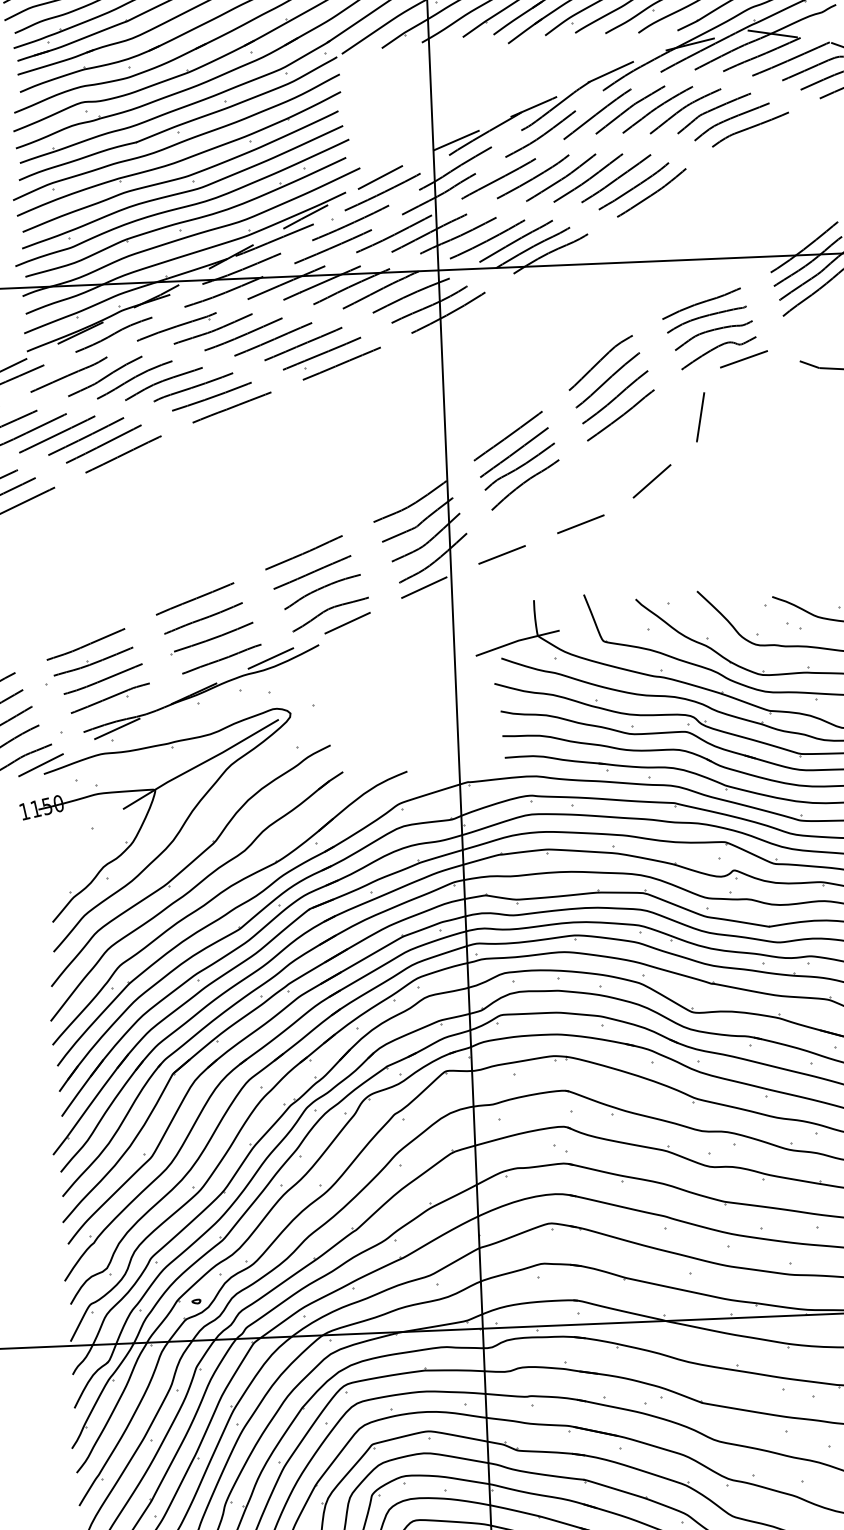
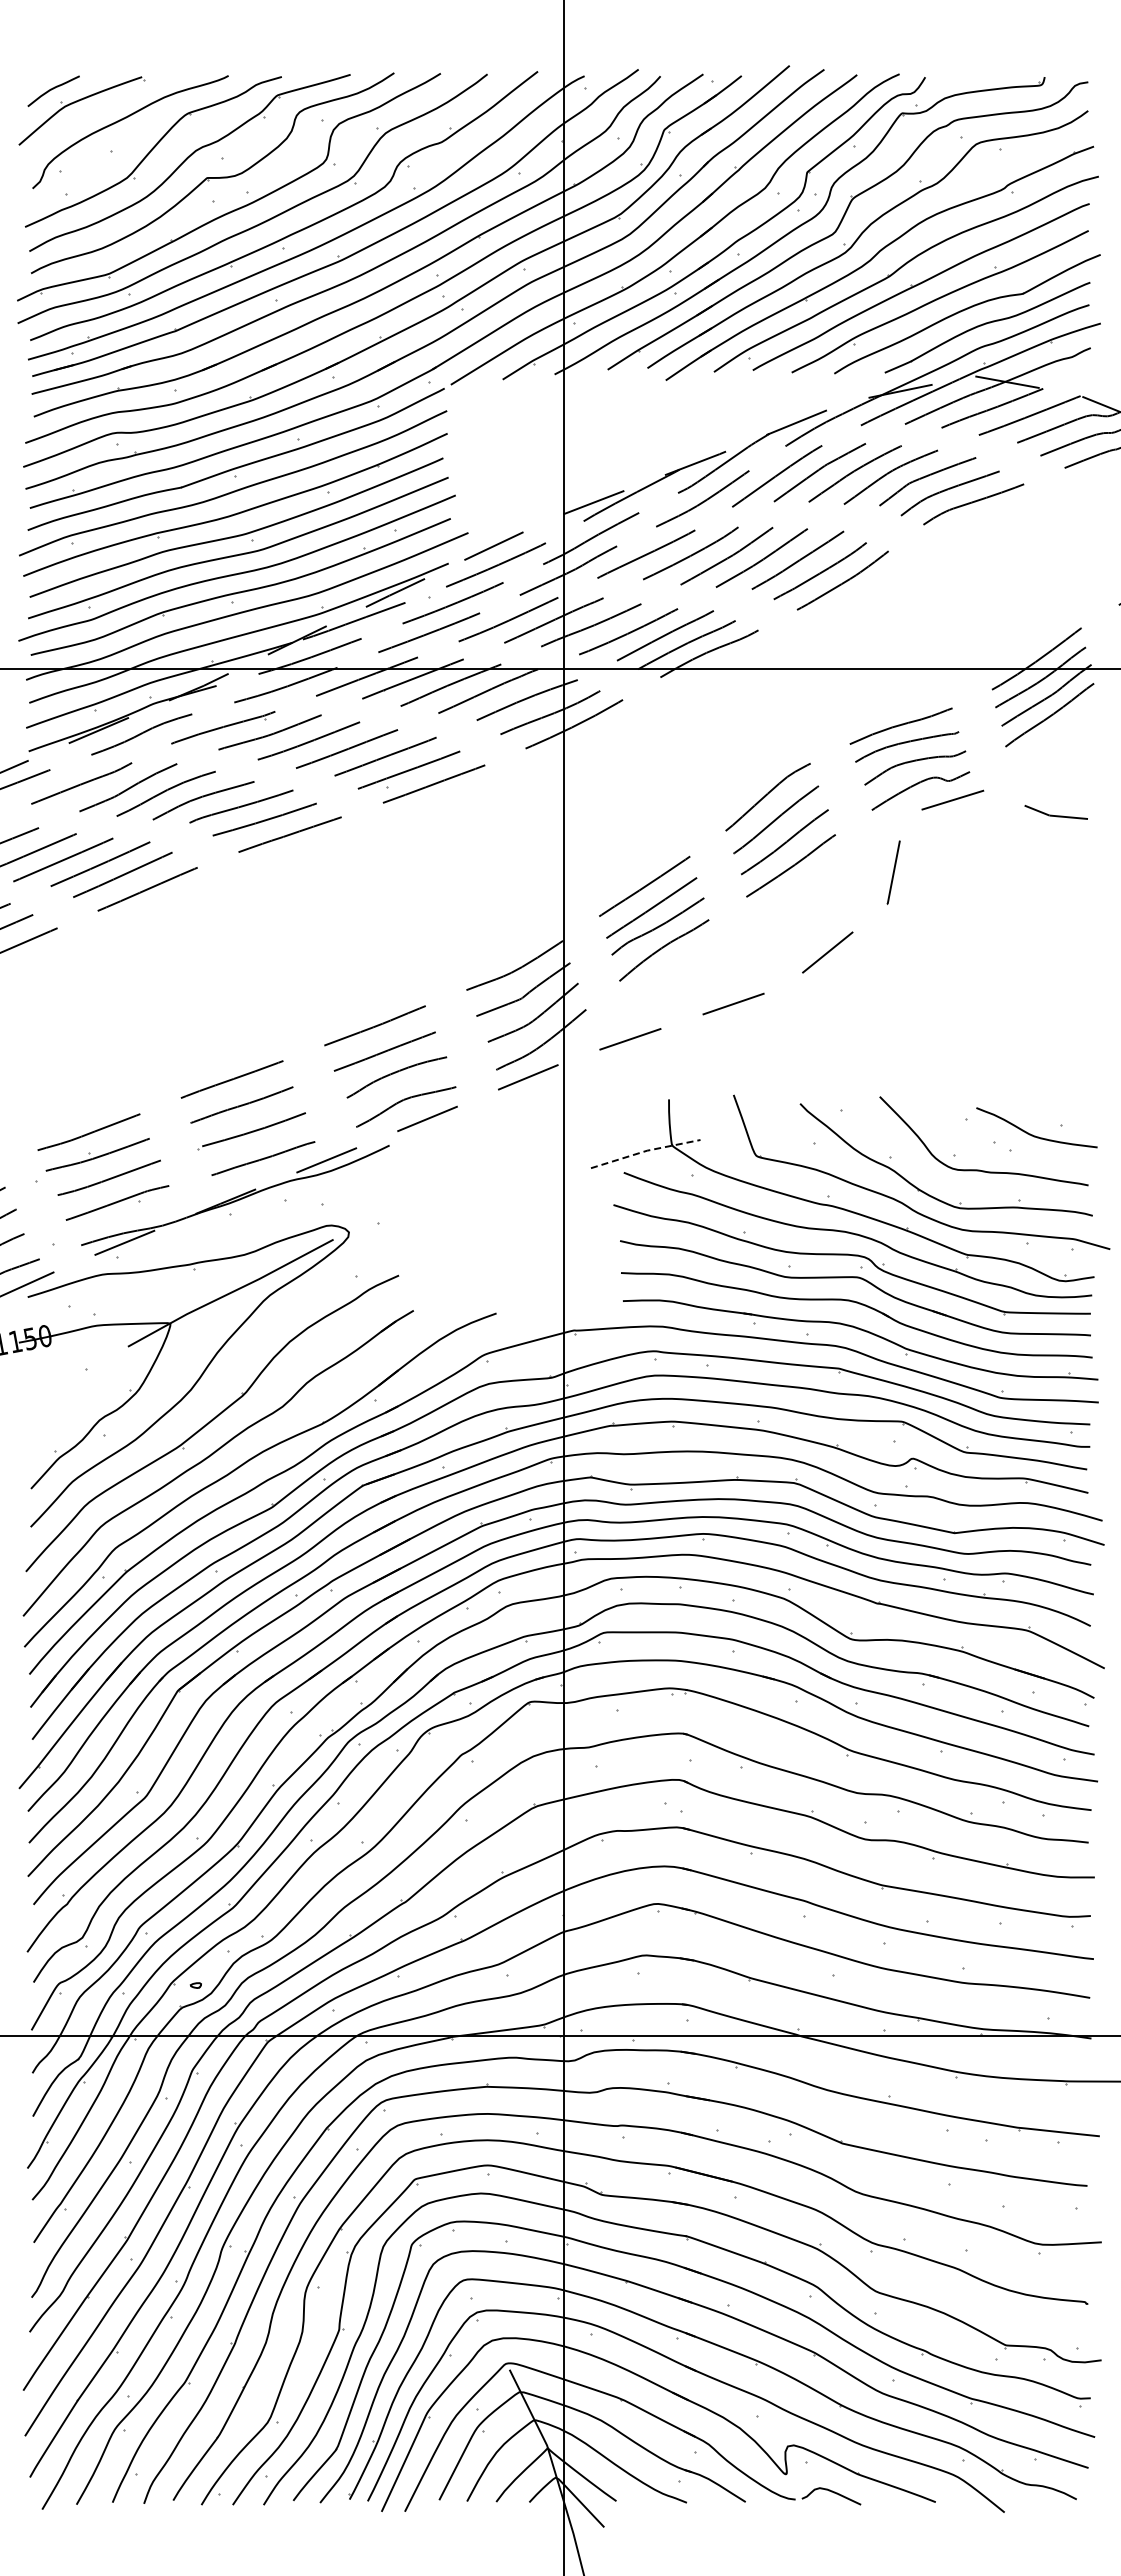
line: (518, 641) -> (646, 1151), solid -> dashed

